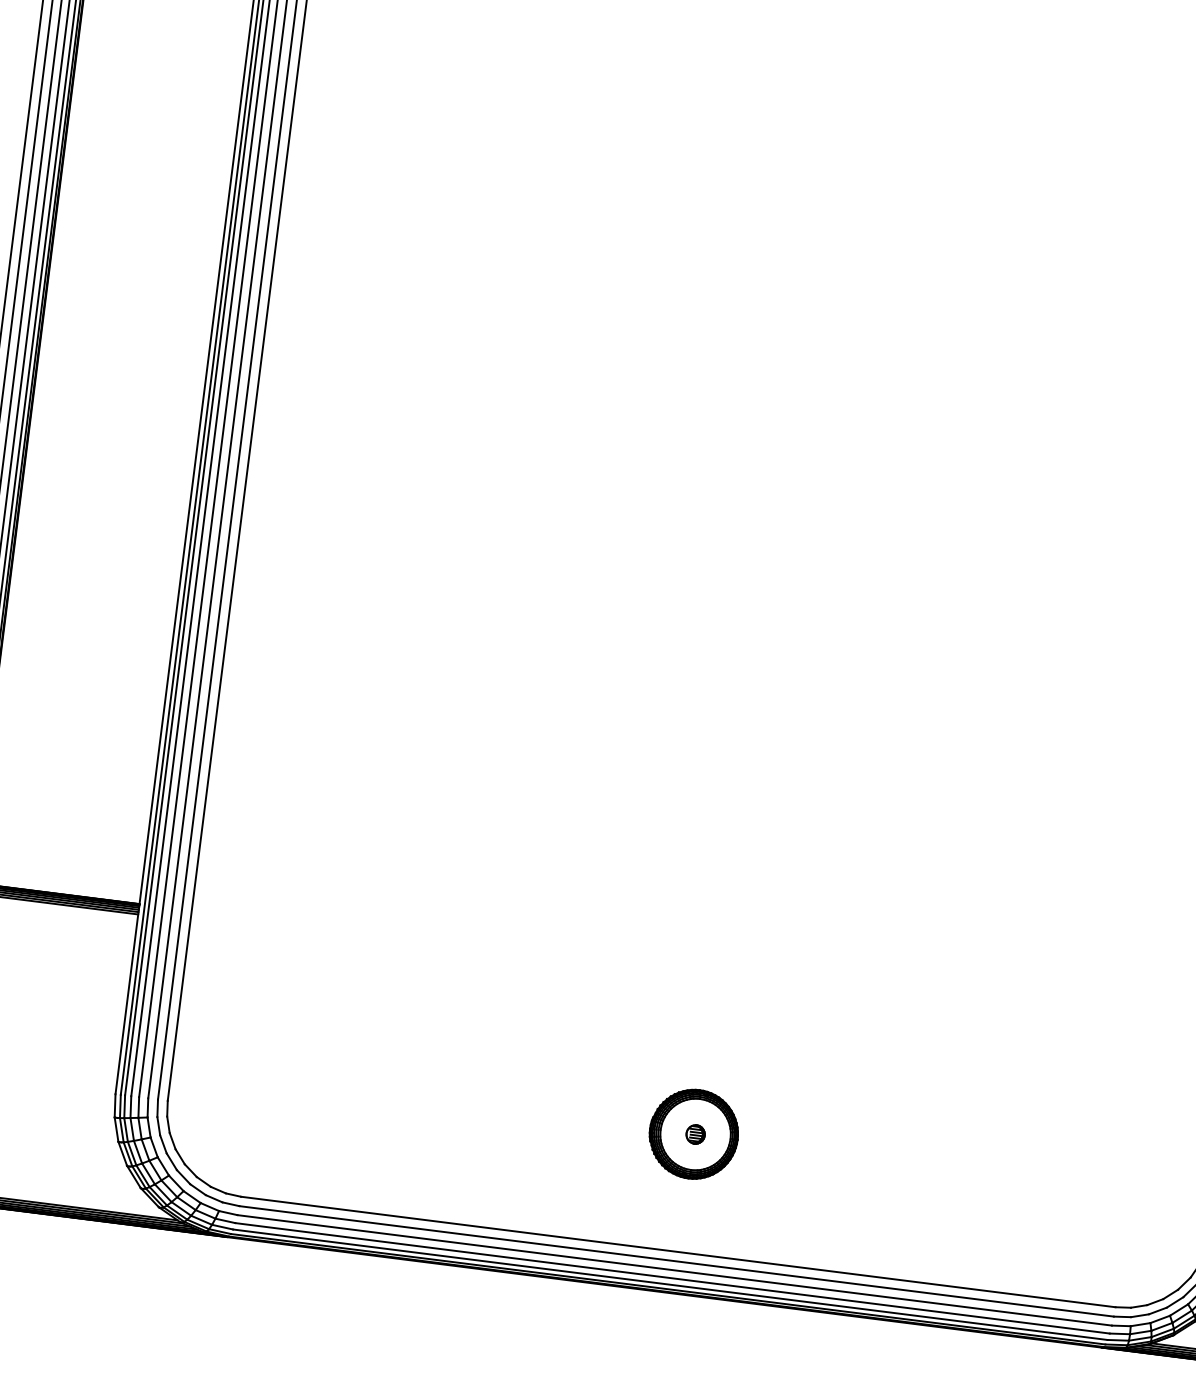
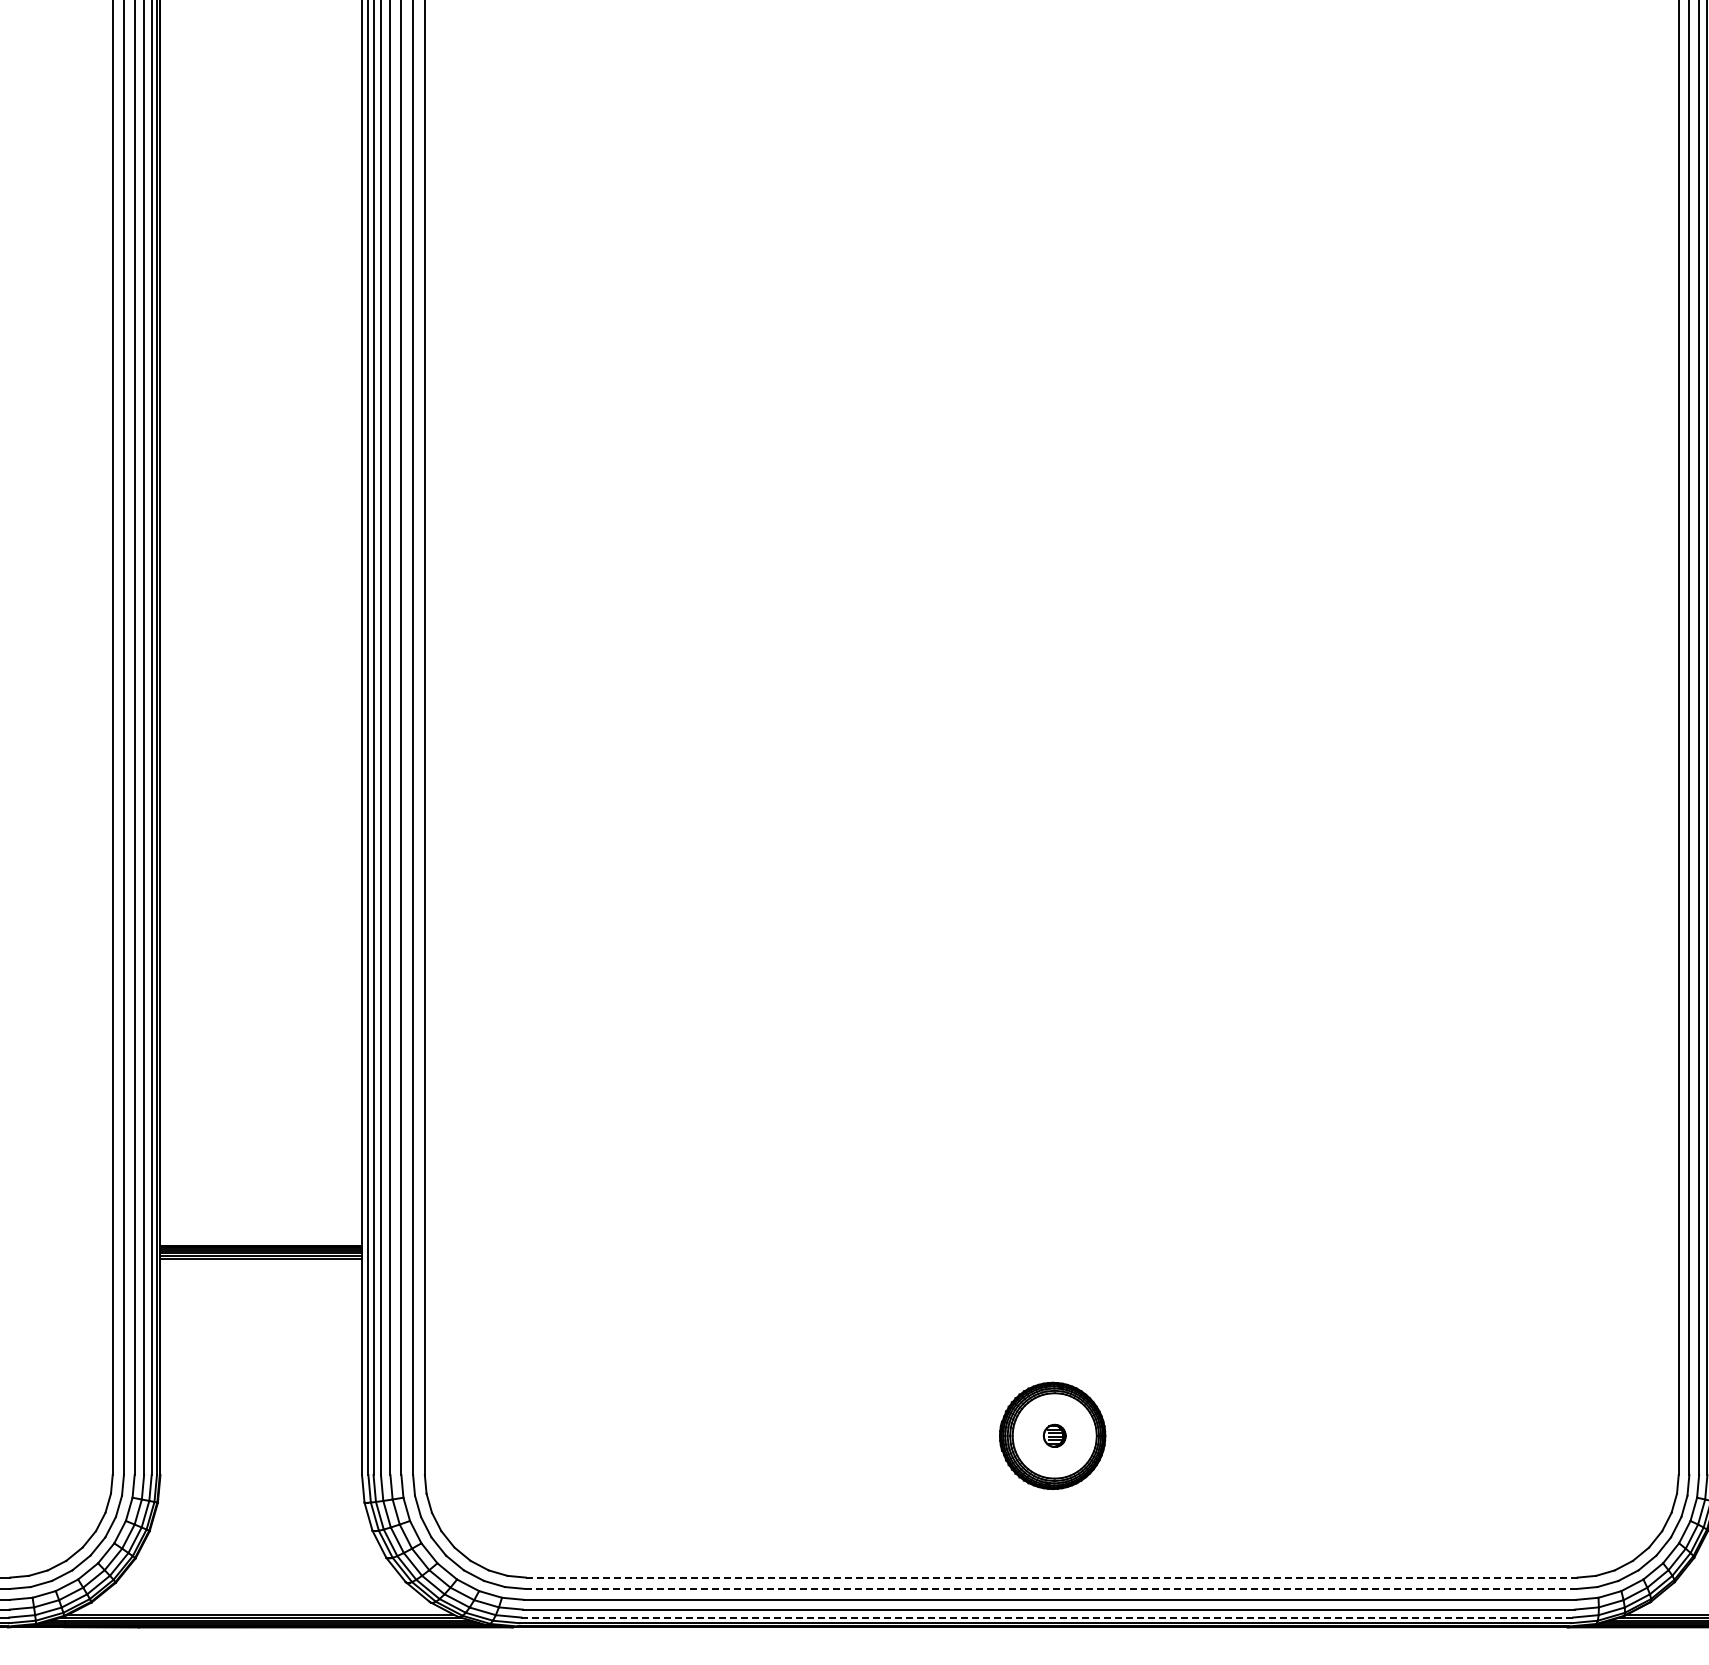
line: (678, 1251) -> (1051, 1577), solid -> dashed
line: (676, 1261) -> (1051, 1588), solid -> dashed
line: (670, 1284) -> (1047, 1617), solid -> dashed

